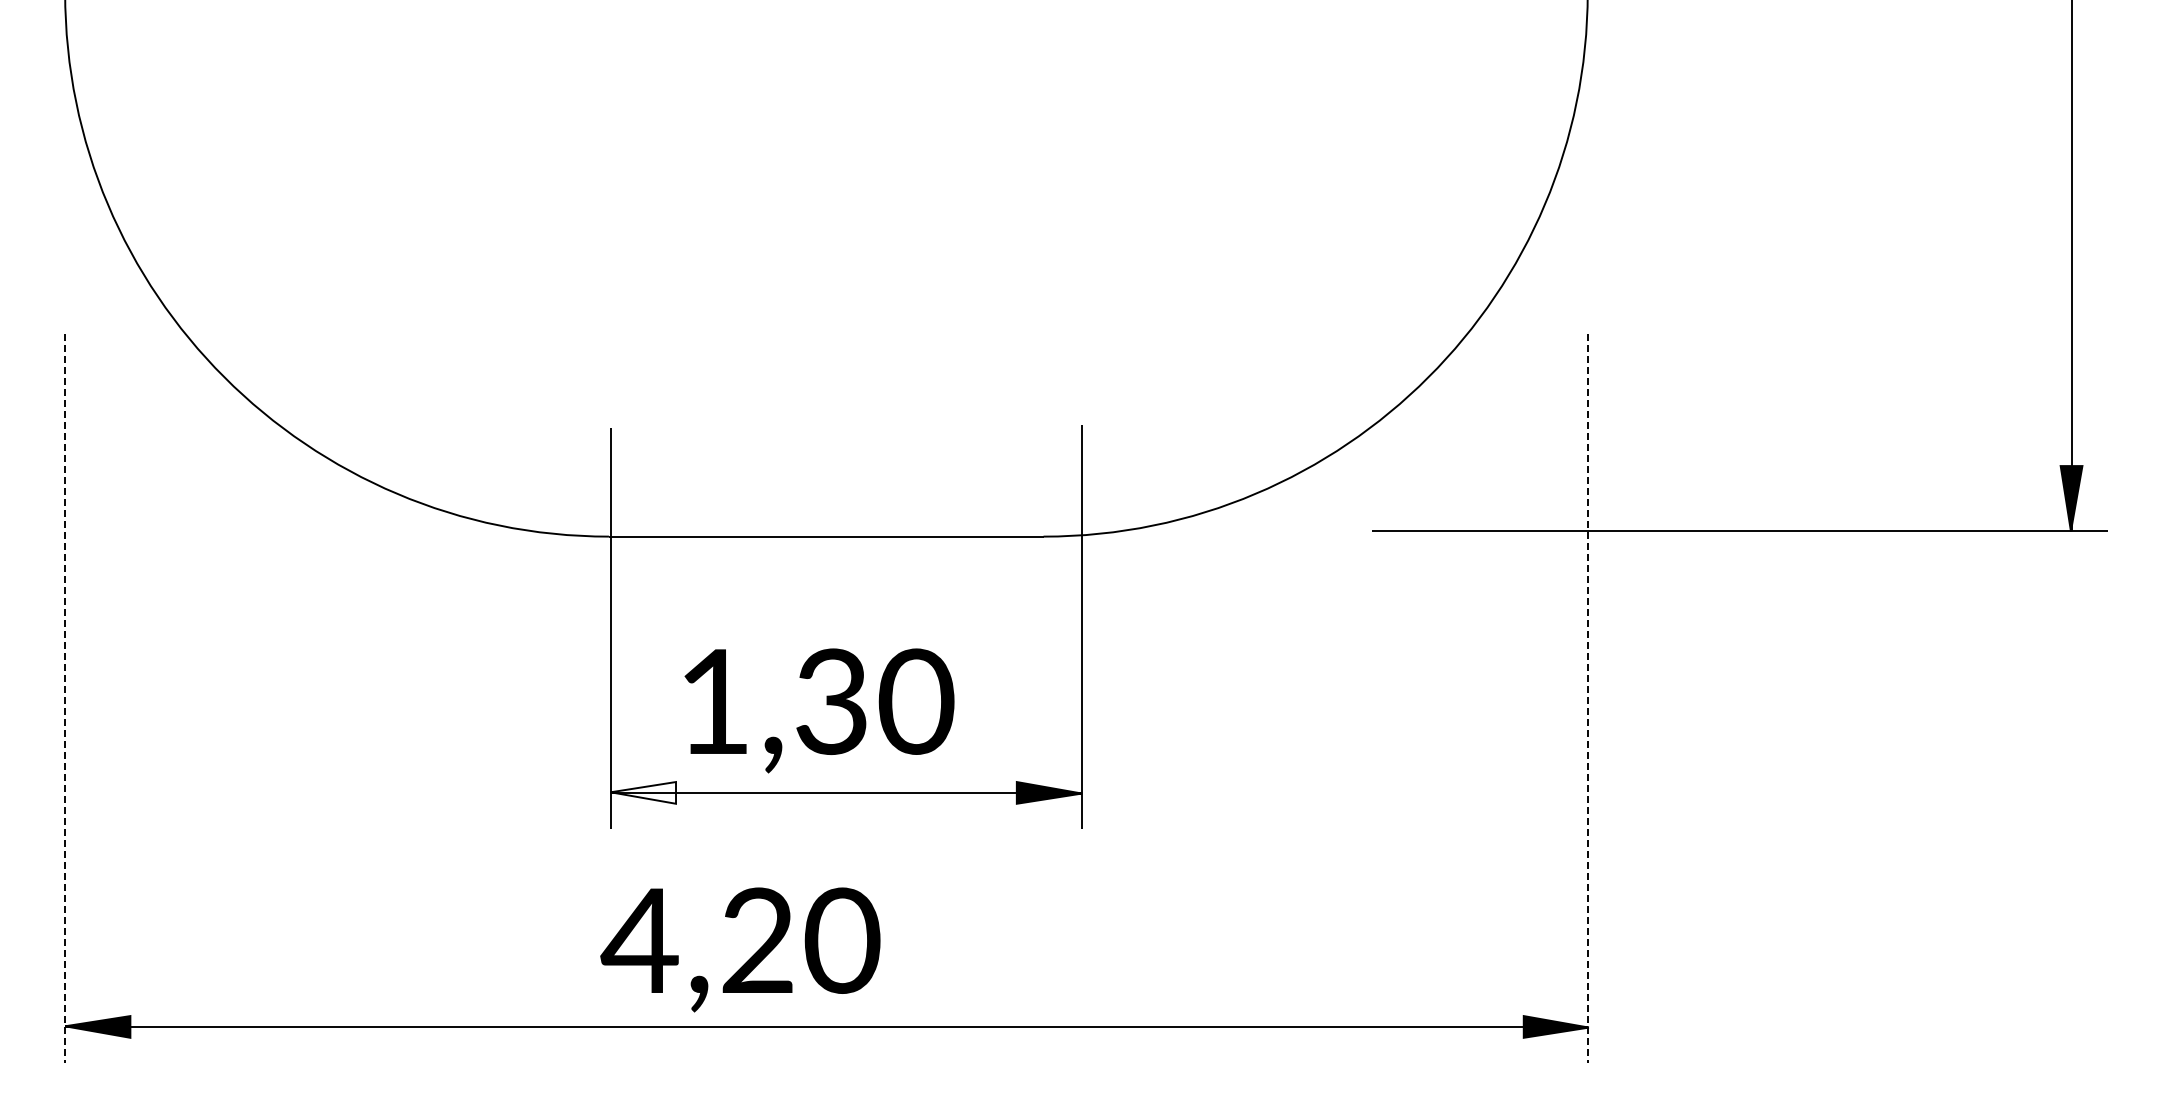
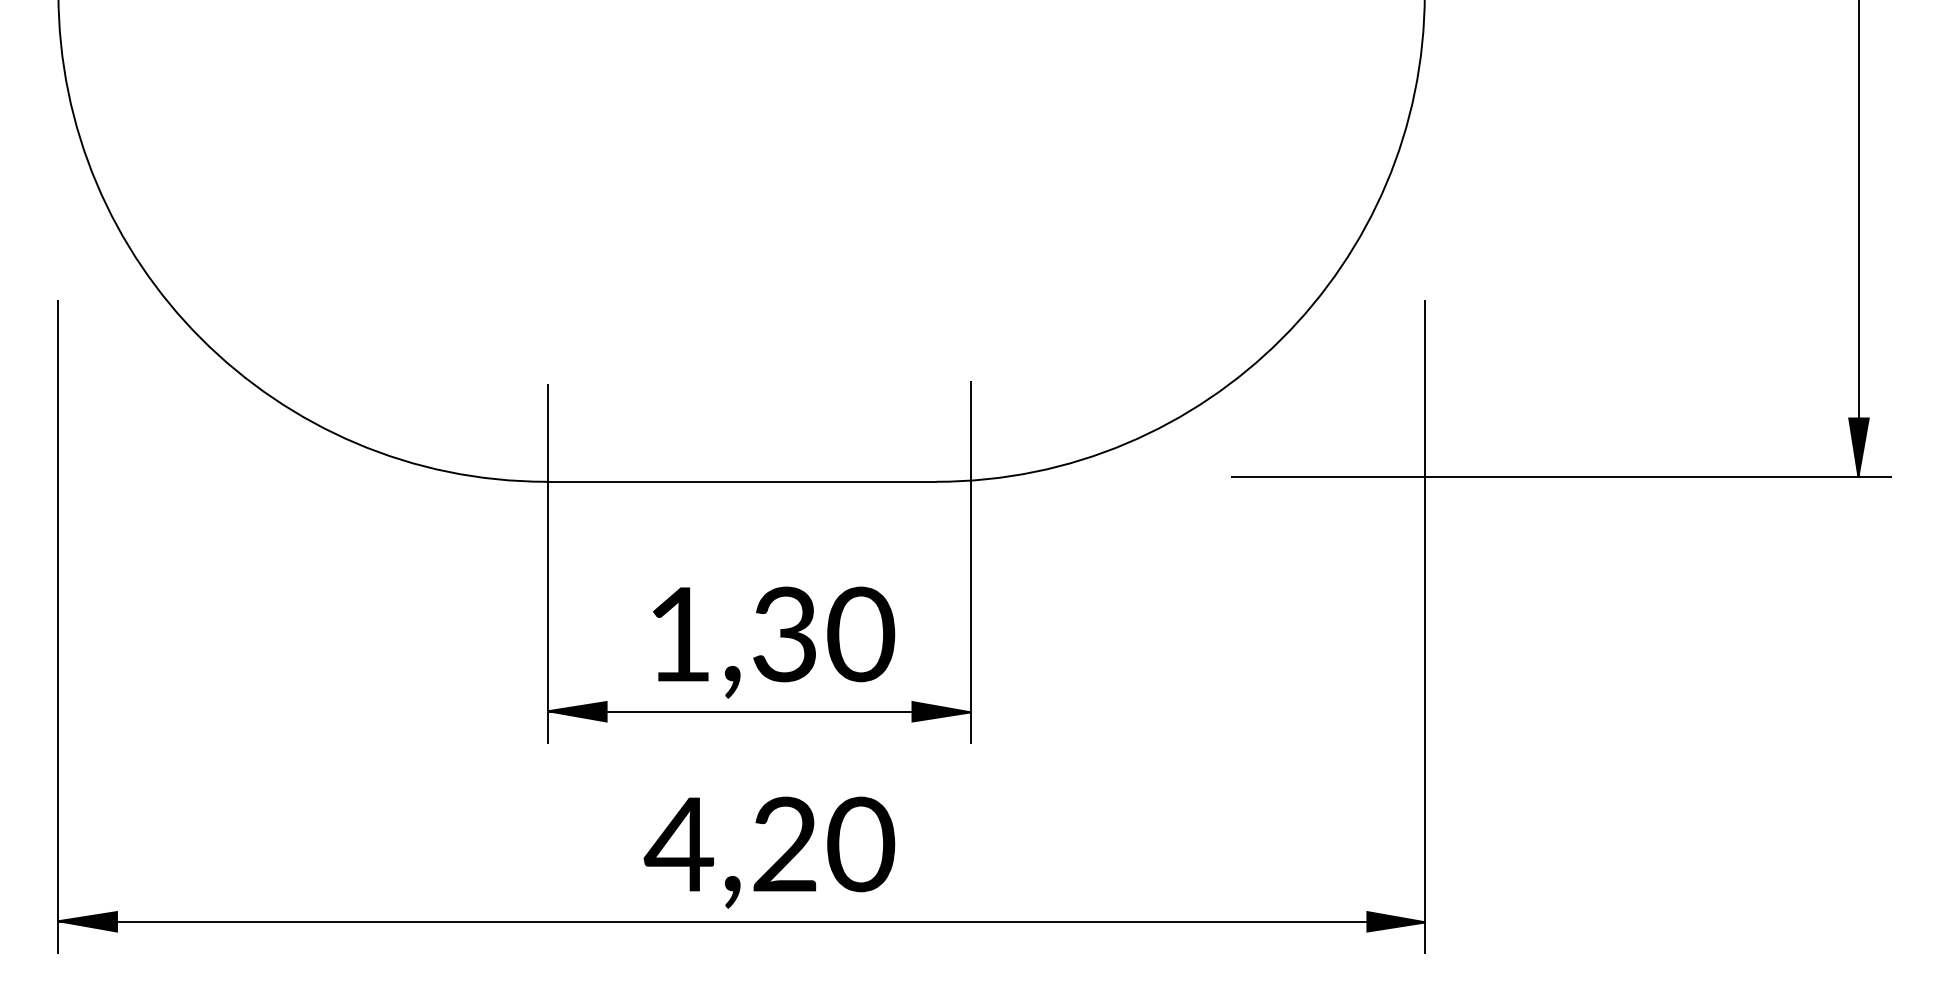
line: (65, 698) -> (58, 627), dashed -> solid
line: (1587, 698) -> (1424, 627), dashed -> solid
text: (819, 710) -> (773, 642), moved
fill: (643, 792) -> (577, 711), added
text: (740, 949) -> (769, 852), moved

